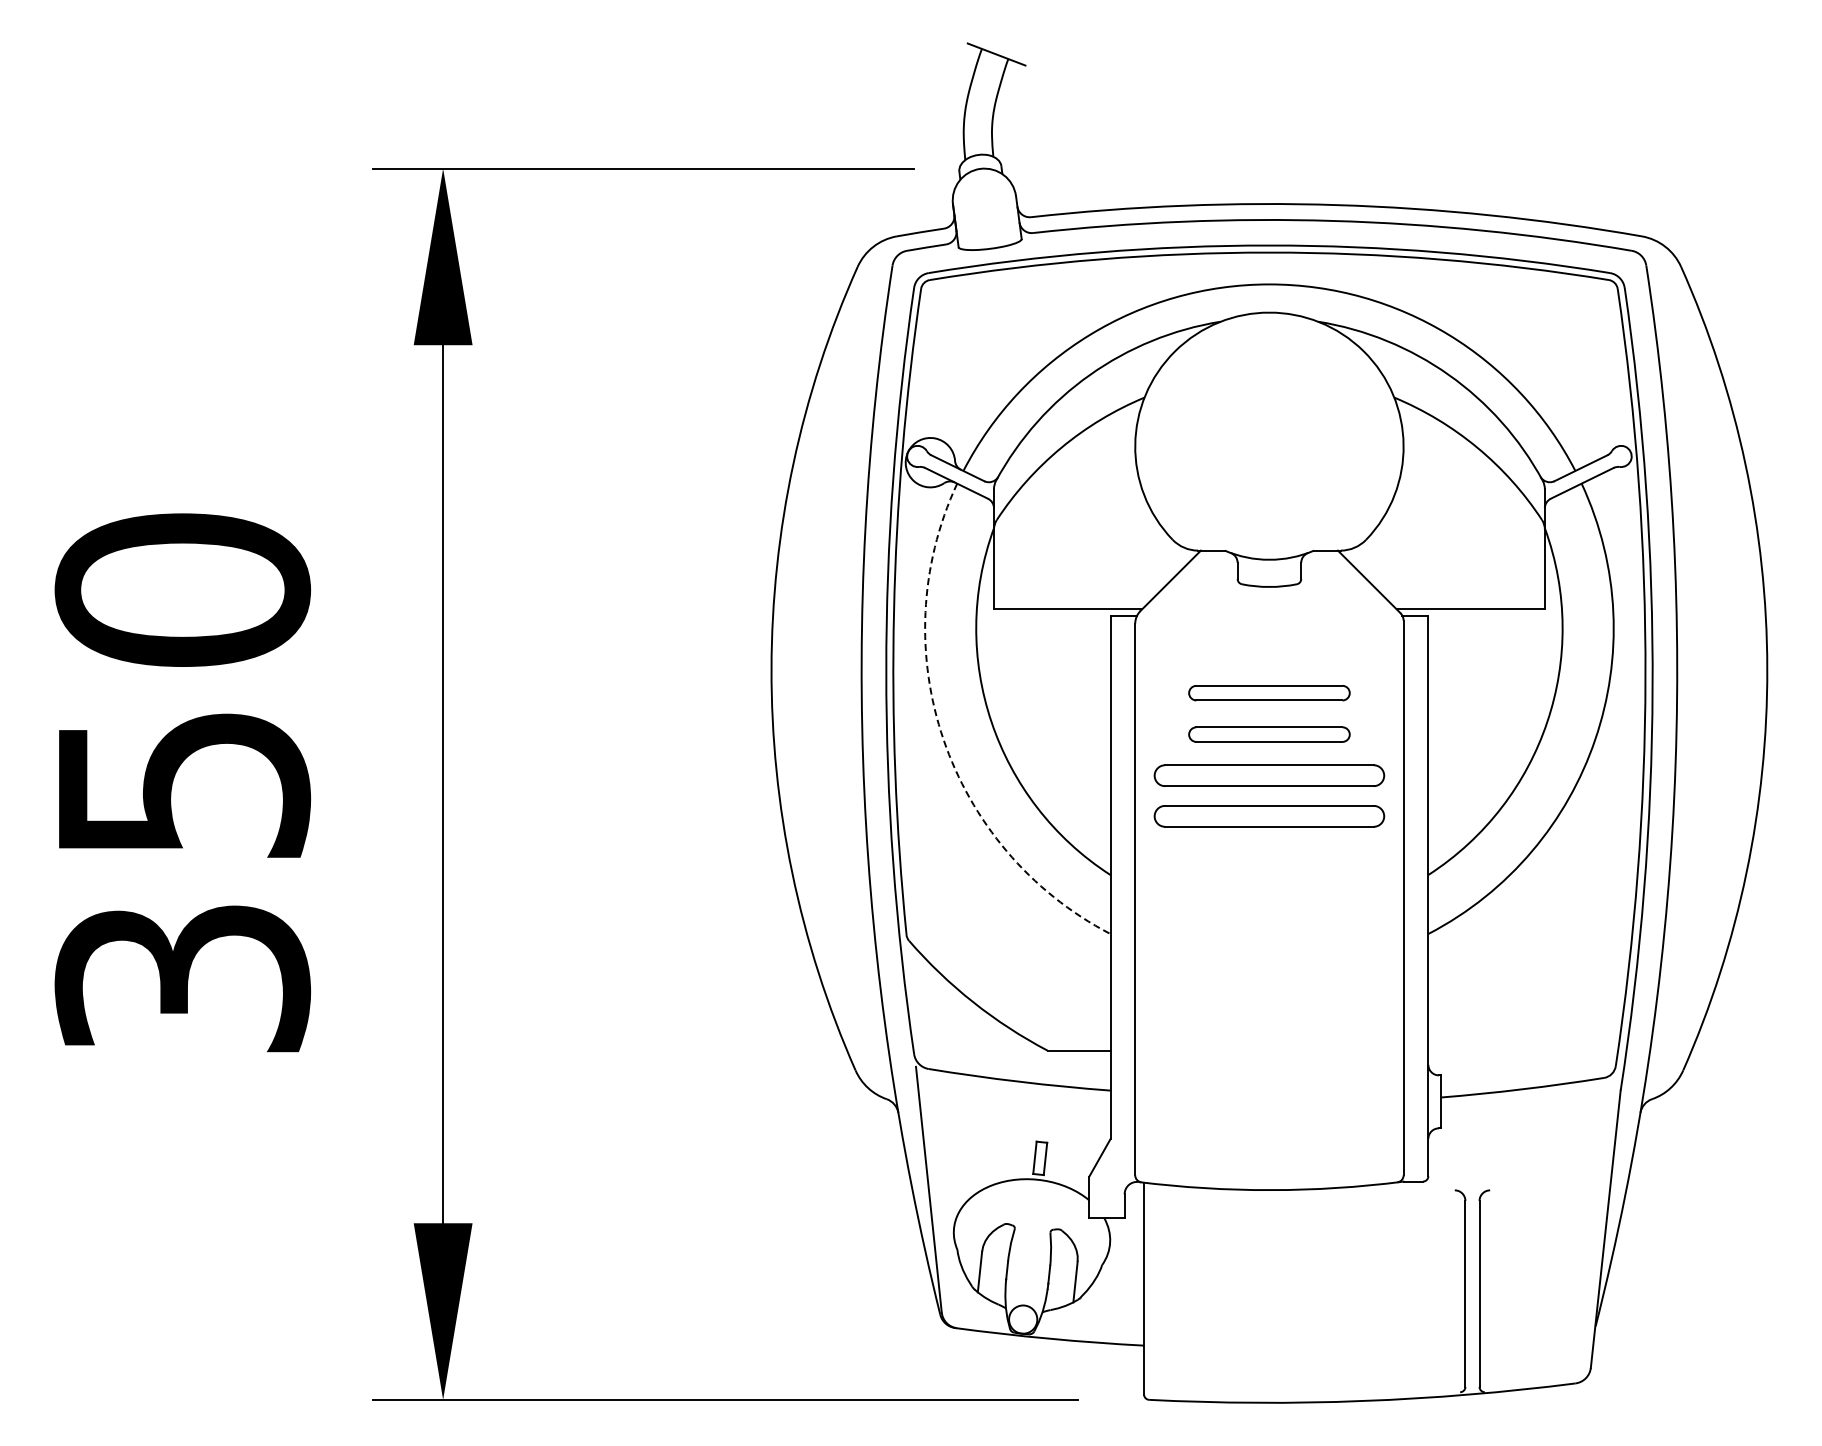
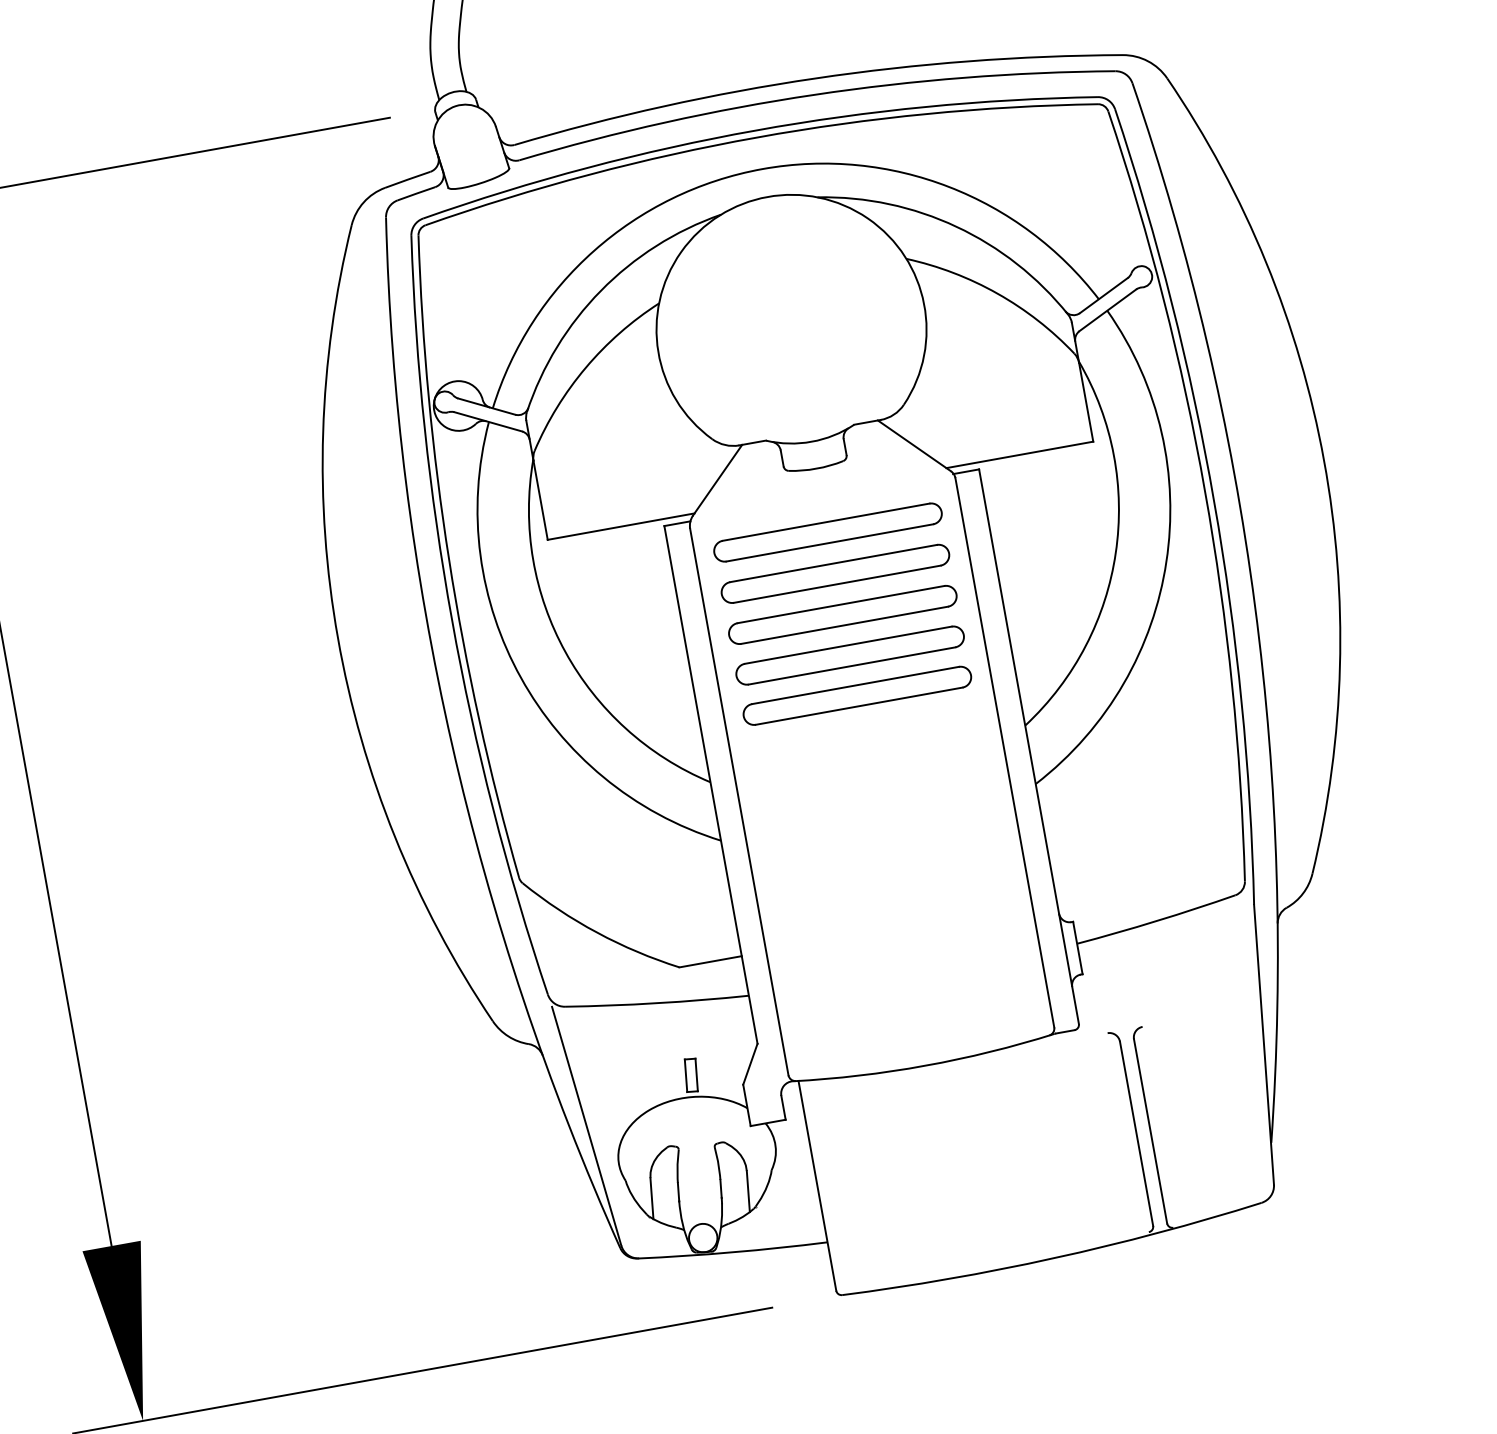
part: (1269, 651) -> (828, 532), added
part: (1269, 692) -> (835, 573), size x1.43
part: (1269, 734) -> (842, 614), size x1.43
arc: (943, 739) -> (520, 677), dashed -> solid

